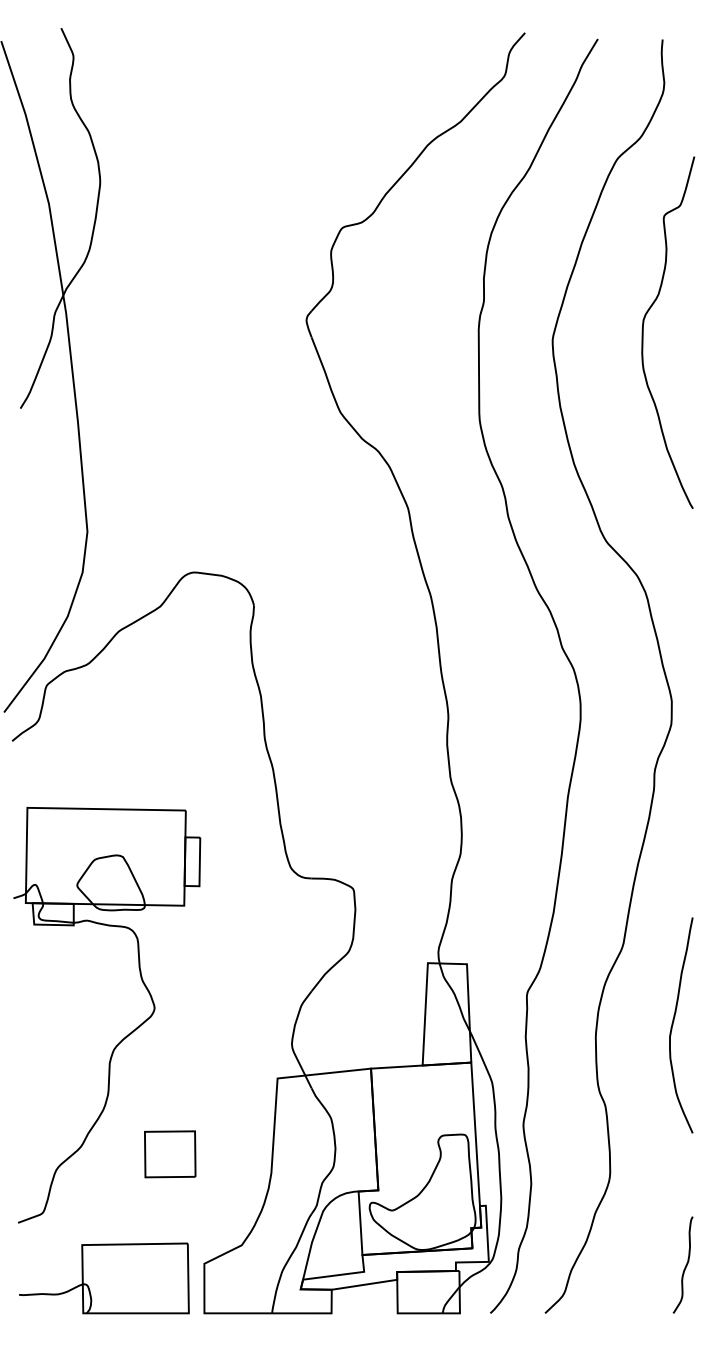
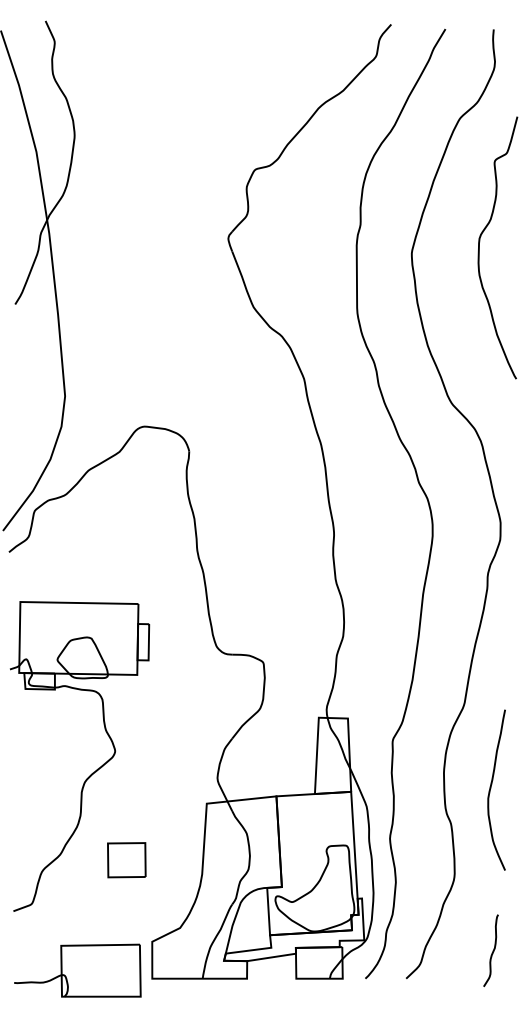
curve: (674, 1023) -> (491, 788), moved
curve: (685, 1264) -> (492, 950), moved
part: (104, 1278) -> (77, 970), moved

